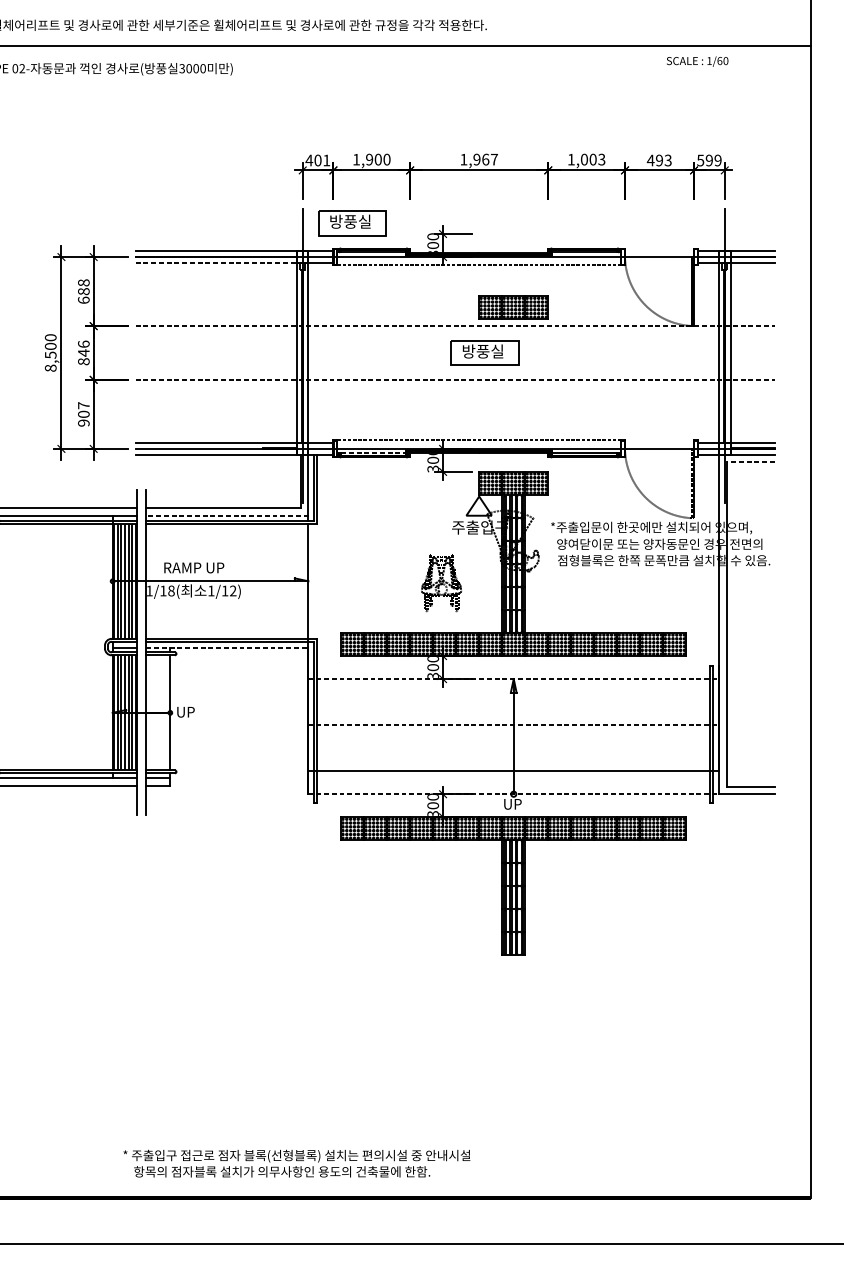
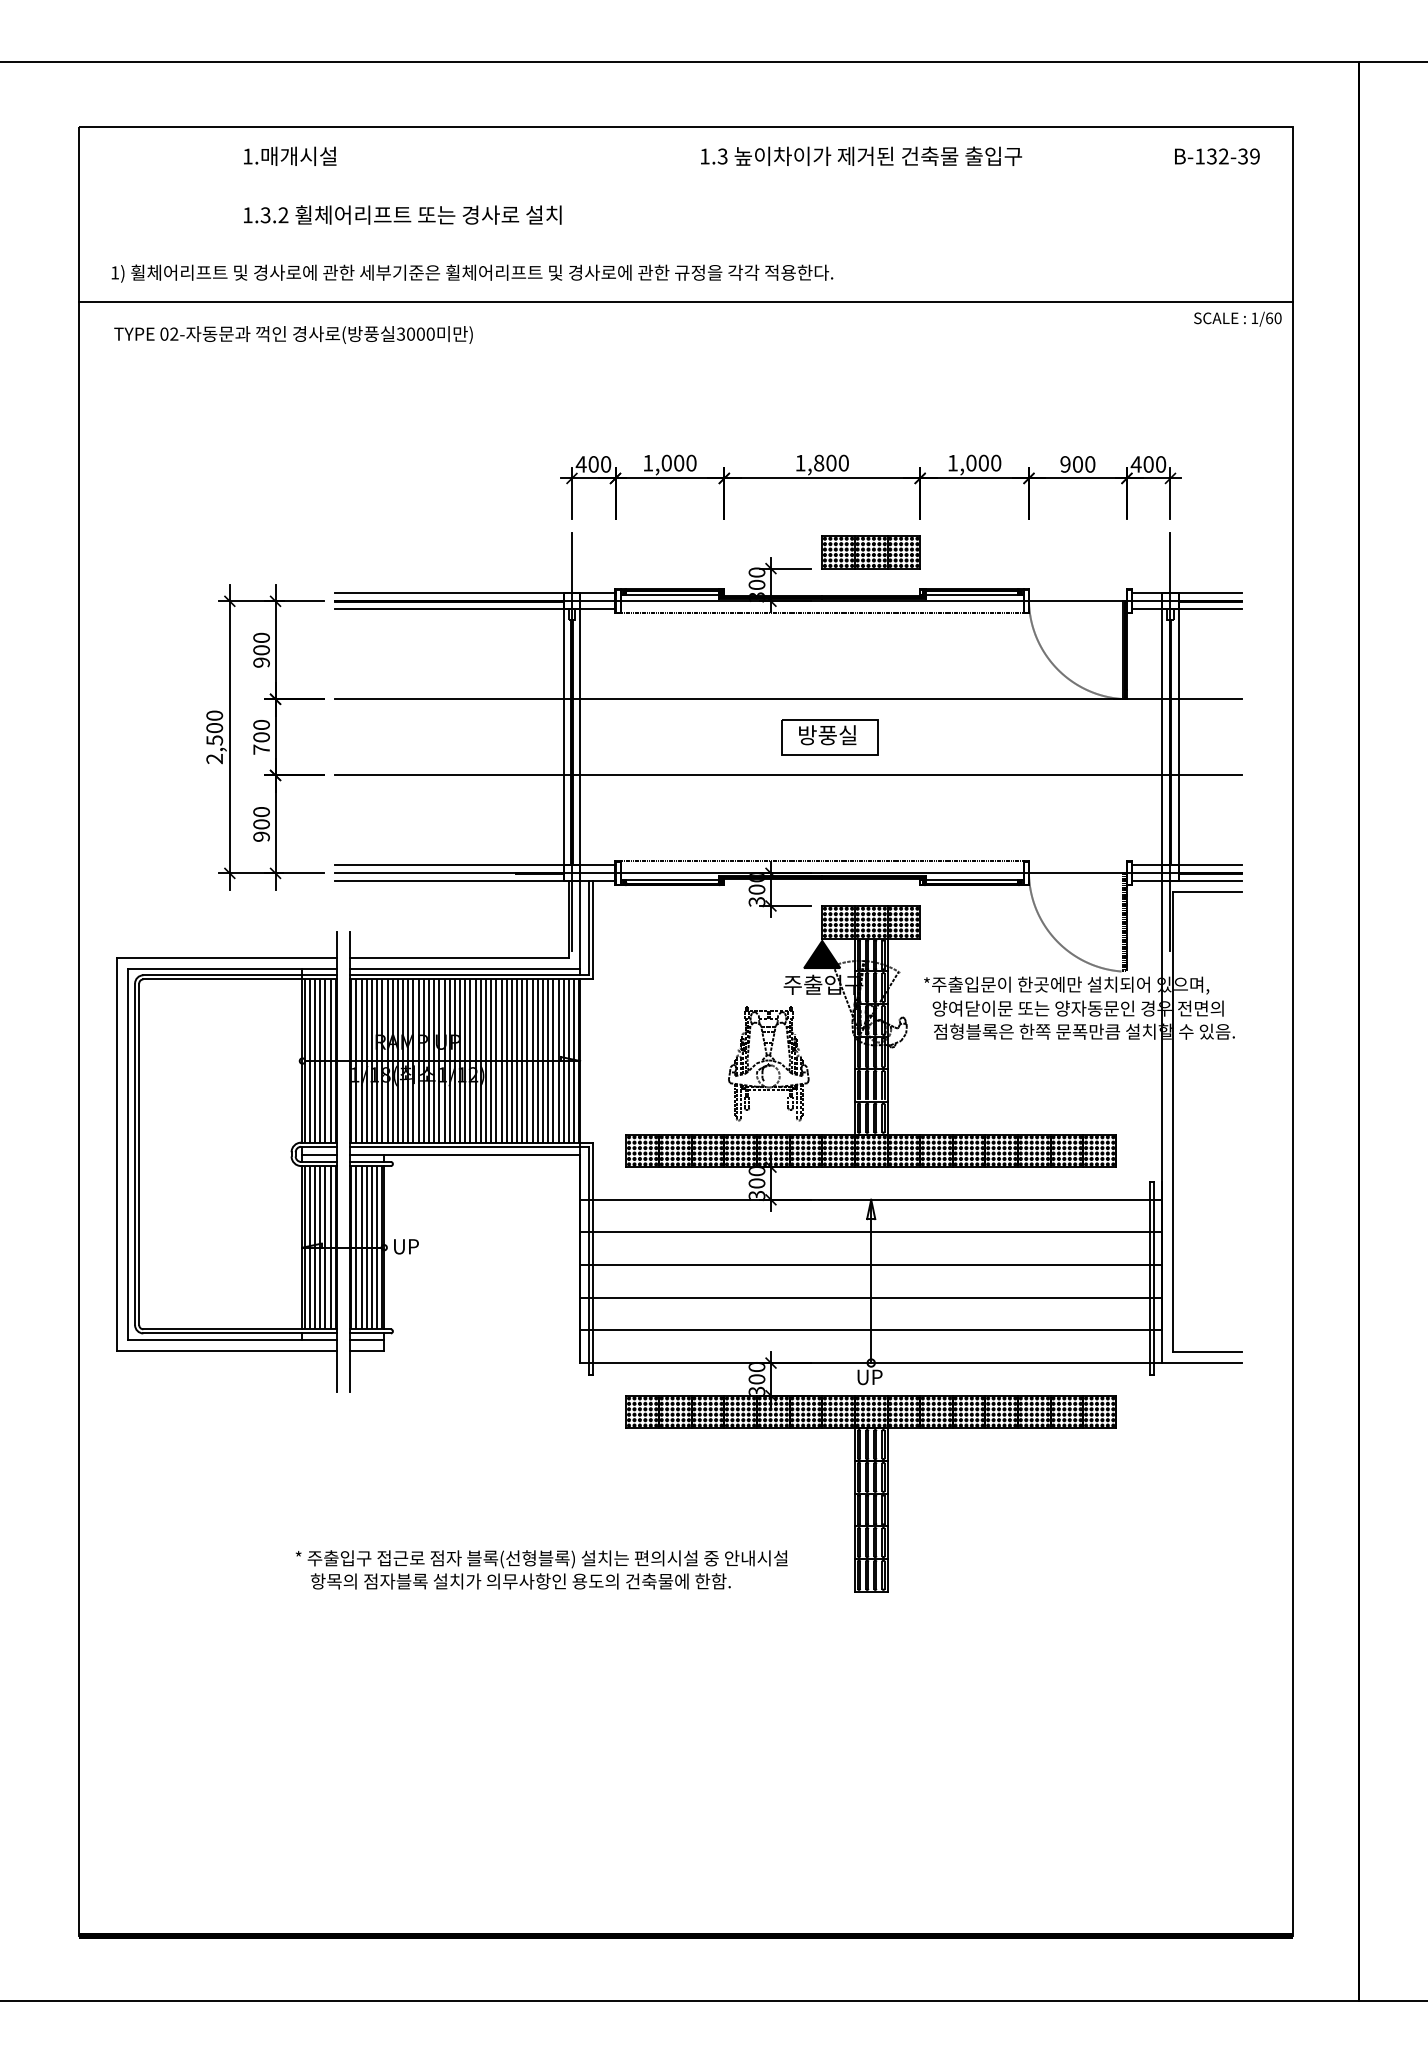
text: (697, 61) -> (1237, 318), moved
text: (369, 159) -> (666, 463), 1,900 -> 1,000
text: (485, 159) -> (831, 462), 1,967 -> 1,800
text: (602, 159) -> (996, 462), 1,003 -> 1,000
text: (327, 160) -> (606, 464), 401 -> 400
text: (659, 160) -> (1077, 464), 493 -> 900
text: (709, 160) -> (1148, 464), 599 -> 400
part: (351, 223) -> (641, 553), removed
line: (221, 262) -> (457, 609), dashed -> solid
text: (83, 291) -> (261, 649), 688 -> 900
part: (513, 307) -> (870, 552), moved
line: (455, 326) -> (788, 699), dashed -> solid
text: (83, 352) -> (261, 736), 846 -> 700
text: (50, 367) -> (214, 758), 8,500 -> 2,500
line: (455, 379) -> (788, 775), dashed -> solid
text: (83, 405) -> (261, 812), 907 -> 900
line: (375, 453) -> (675, 879), dashed -> solid
line: (750, 462) -> (1206, 892), dashed -> solid
fill: (479, 506) -> (822, 954), added
line: (227, 516) -> (465, 968), dashed -> solid
hatch: (227, 580) -> (465, 1060), added
part: (441, 582) -> (768, 1063), size x1.43
line: (227, 647) -> (465, 1155), dashed -> solid
line: (513, 678) -> (871, 1199), dashed -> solid
line: (513, 702) -> (871, 1232), added
hatch: (157, 712) -> (366, 1247), added
line: (513, 725) -> (871, 1265), dashed -> solid
line: (513, 748) -> (871, 1297), added
line: (513, 794) -> (871, 1363), dashed -> solid
text: (296, 1163) -> (541, 1569), moved

